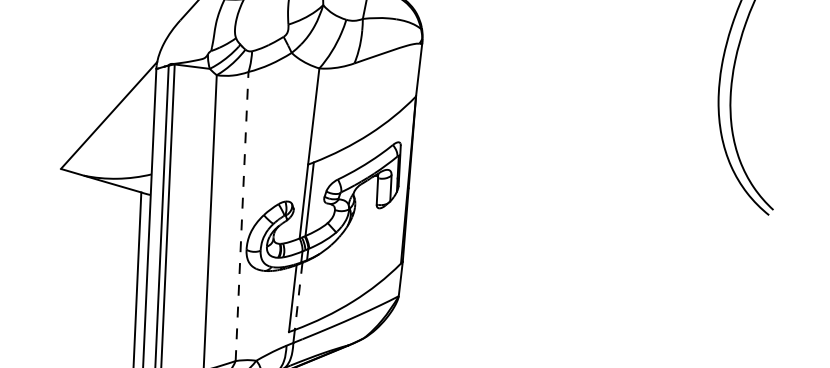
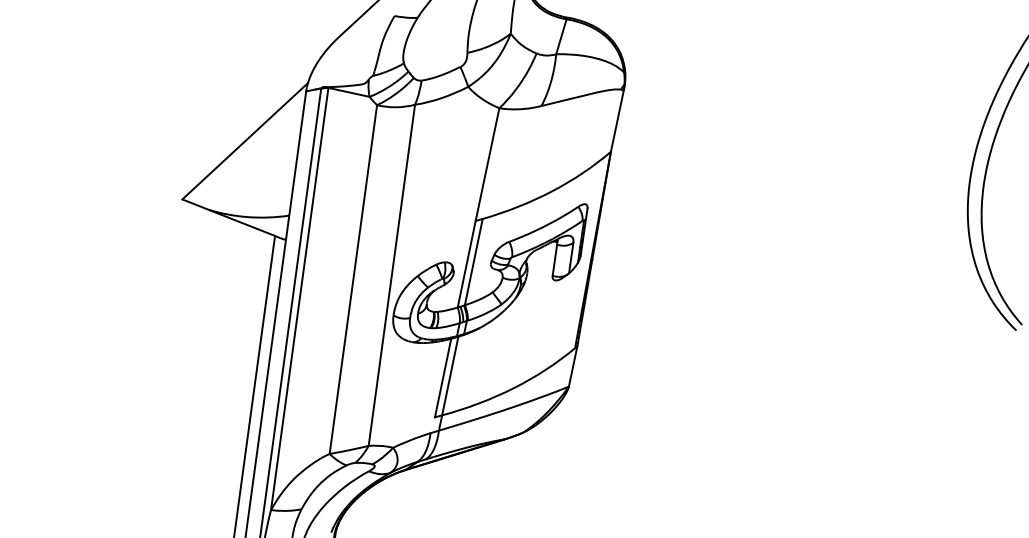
line: (241, 215) -> (391, 274), dashed -> solid
line: (298, 296) -> (450, 376), dashed -> solid

